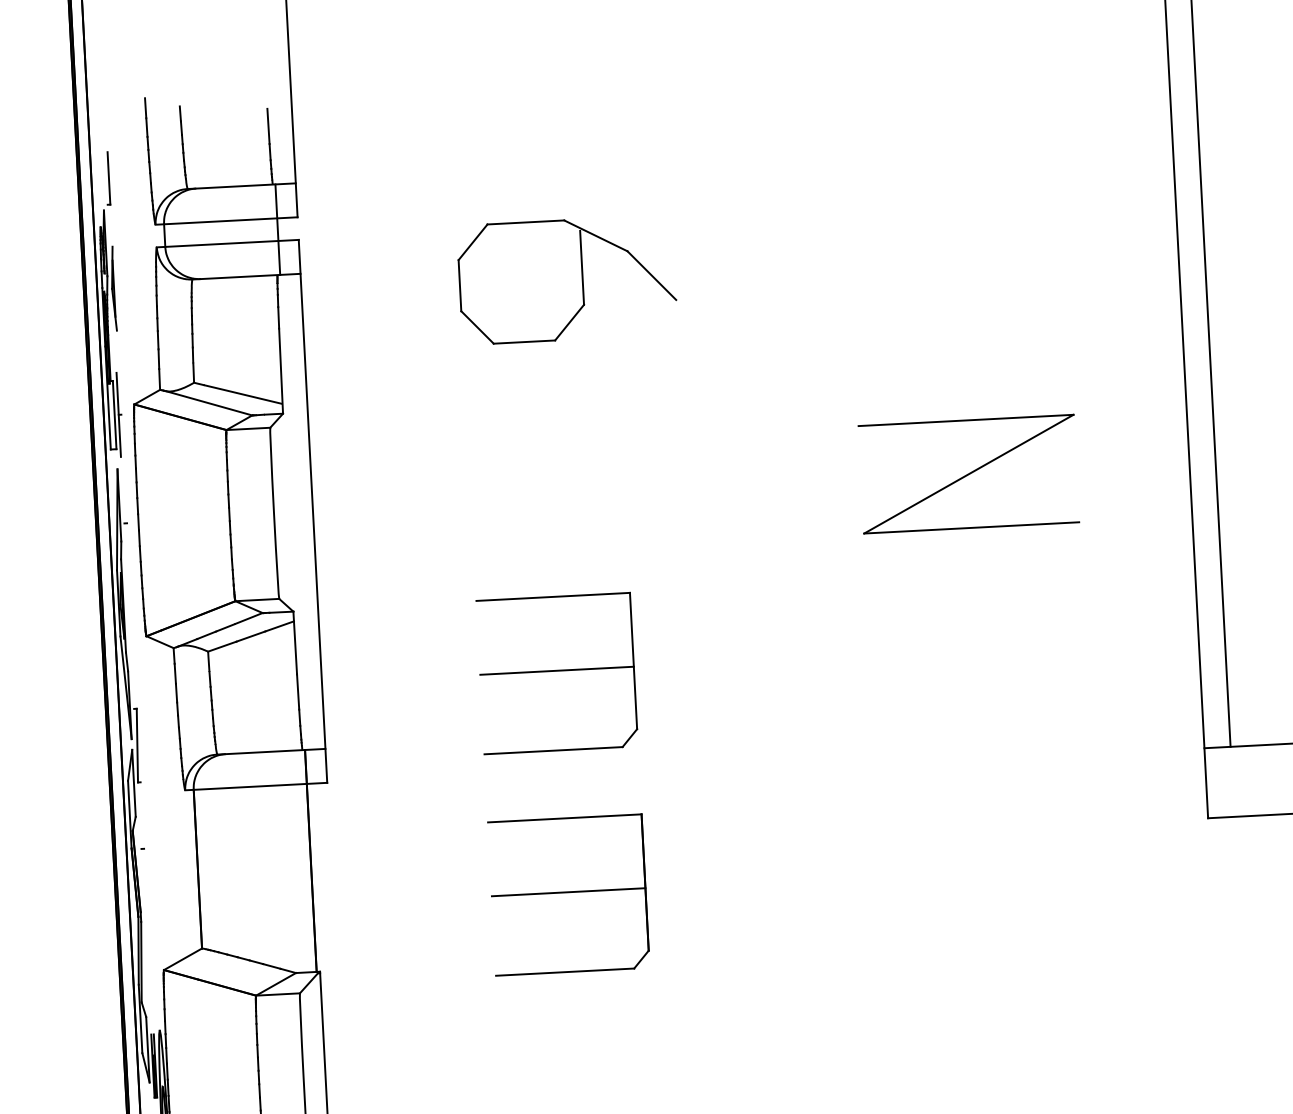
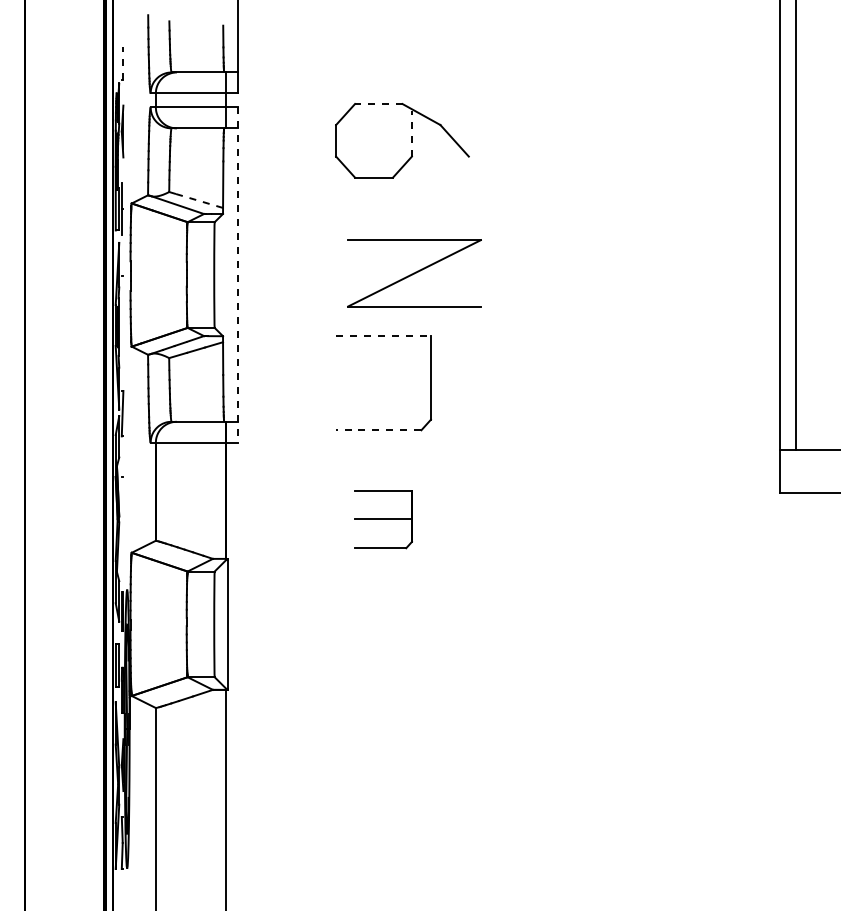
line: (109, 176) -> (123, 62), solid -> dashed
line: (525, 223) -> (378, 104), solid -> dashed
line: (581, 267) -> (411, 133), solid -> dashed
line: (242, 393) -> (198, 200), solid -> dashed
part: (968, 474) -> (414, 273), moved
line: (313, 512) -> (238, 275), solid -> dashed
line: (554, 596) -> (384, 335), solid -> dashed
line: (557, 671) -> (383, 381), removed
line: (553, 751) -> (378, 430), solid -> dashed
part: (568, 894) -> (383, 519), size x0.6

